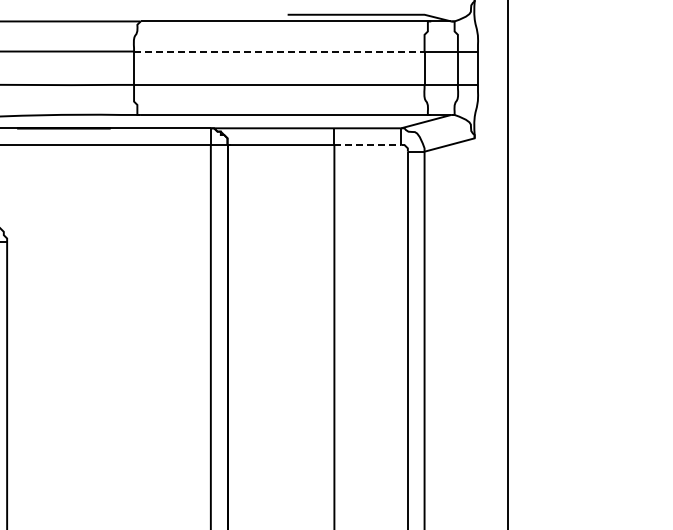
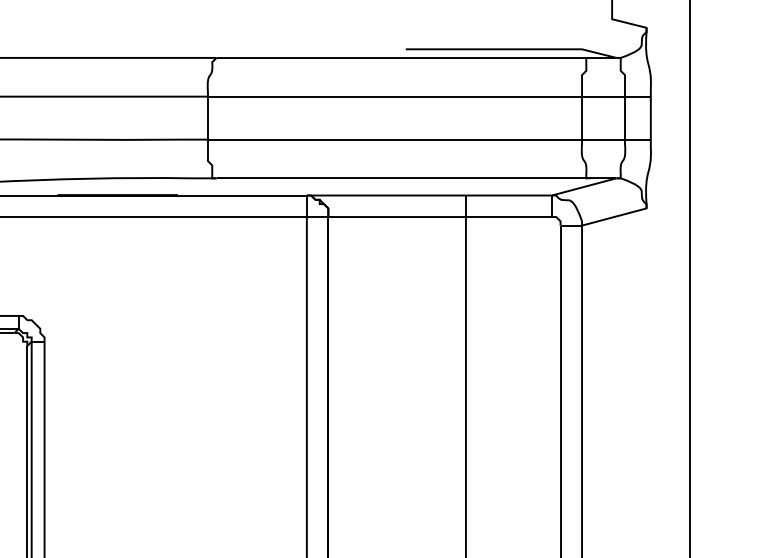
line: (279, 51) -> (395, 96), dashed -> solid
line: (368, 145) -> (509, 217), dashed -> solid

